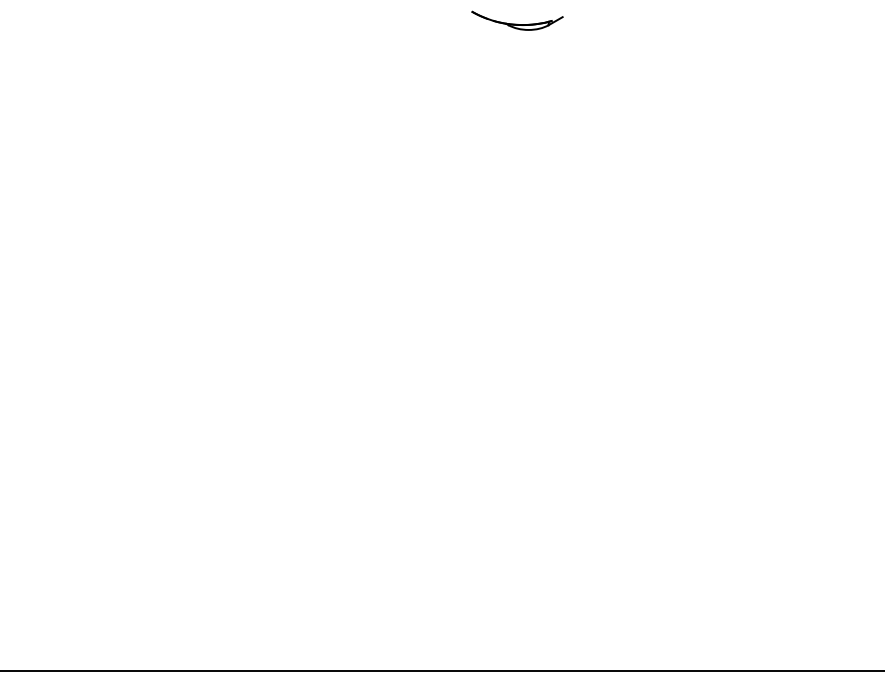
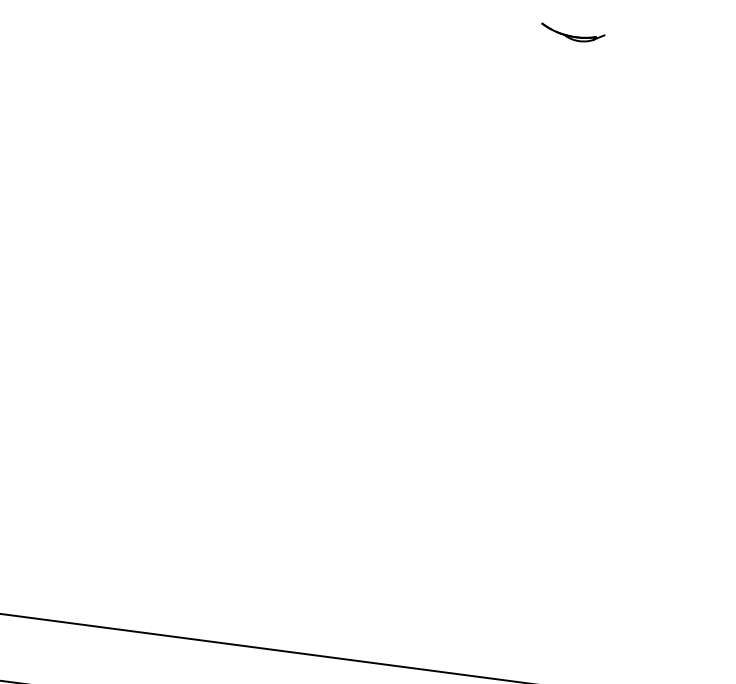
part: (517, 20) -> (572, 33), size x0.7

